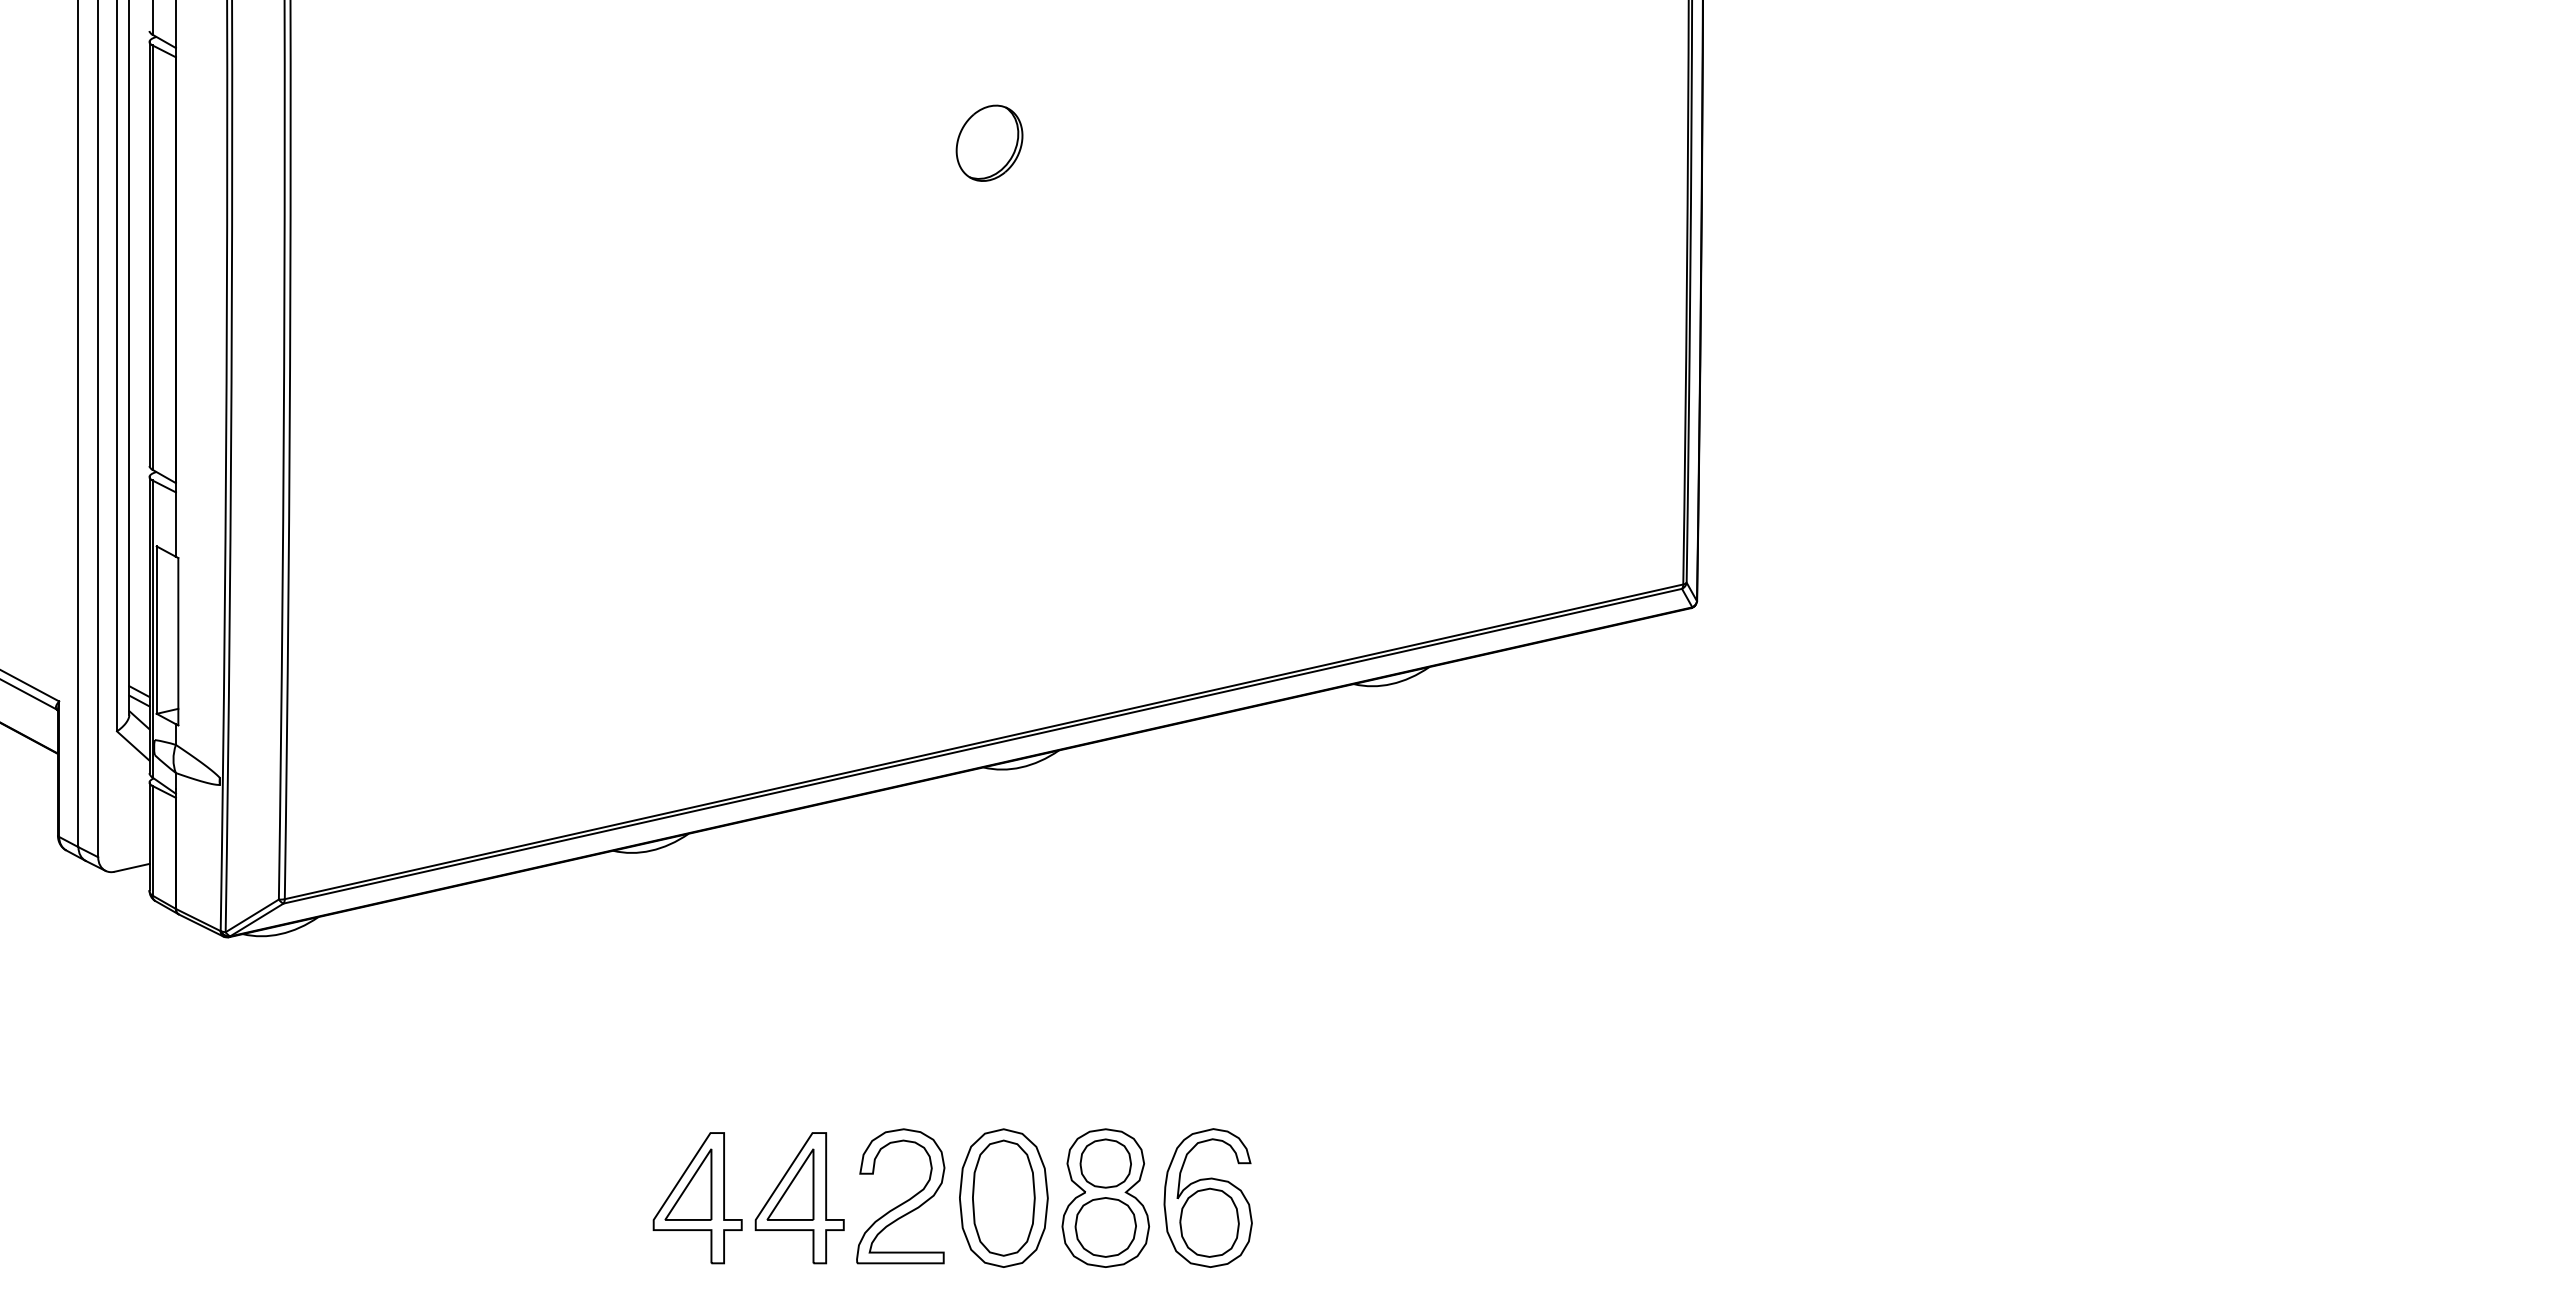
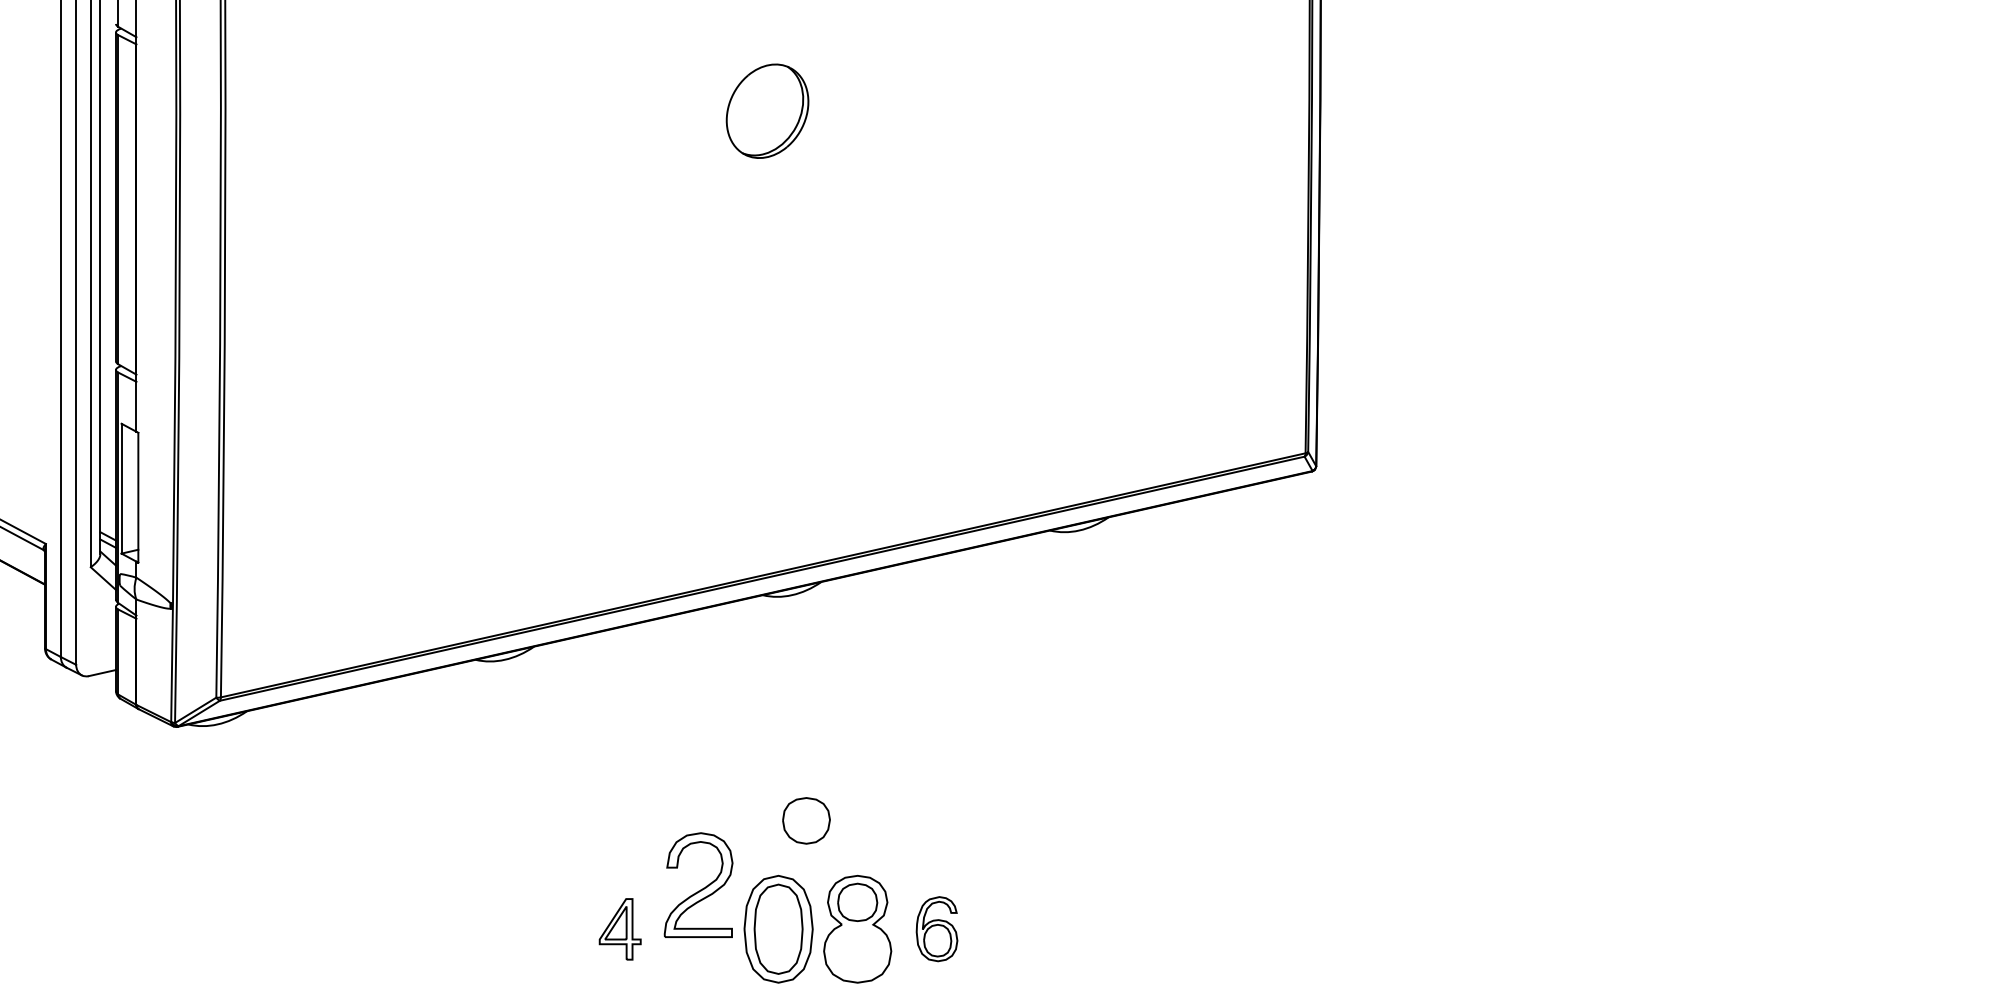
part: (989, 142) -> (767, 110), size x1.6
part: (1207, 1197) -> (936, 928), size x0.6
part: (697, 1198) -> (541, 929), removed
part: (799, 1198) -> (620, 929), size x0.6
part: (902, 1202) -> (700, 889), moved
part: (1105, 1227) -> (806, 820), moved

